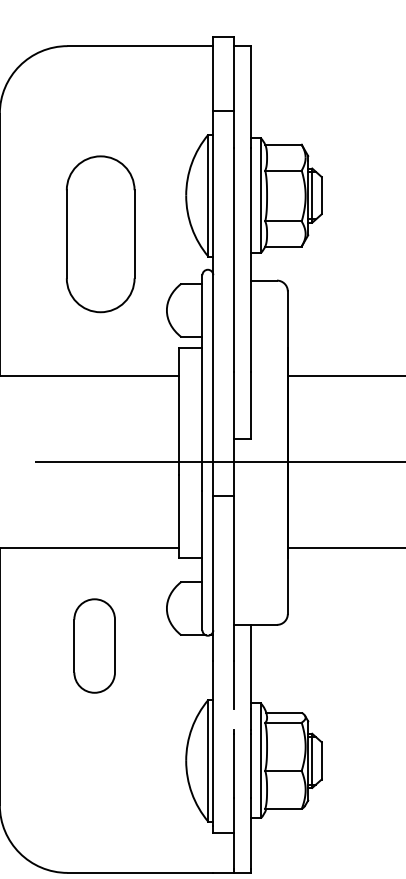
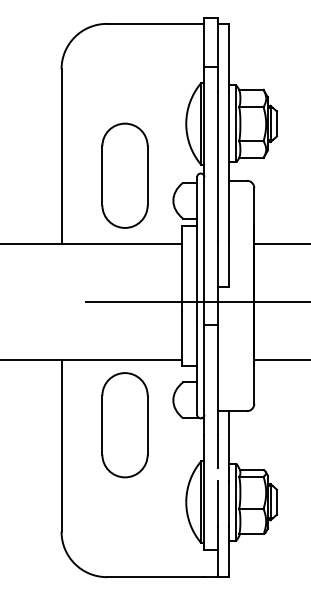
part: (99, 233) -> (124, 175), moved
part: (93, 646) -> (124, 425), size x1.67

